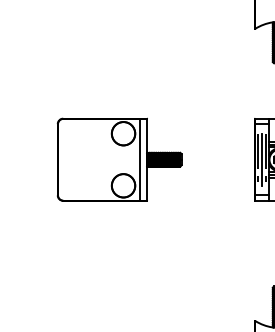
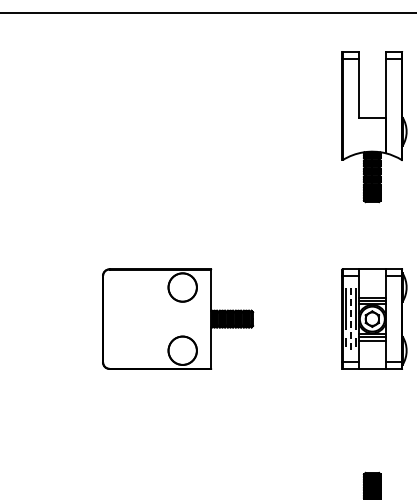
line: (139, 160) -> (202, 319), removed
line: (261, 160) -> (350, 319), solid -> dashed

